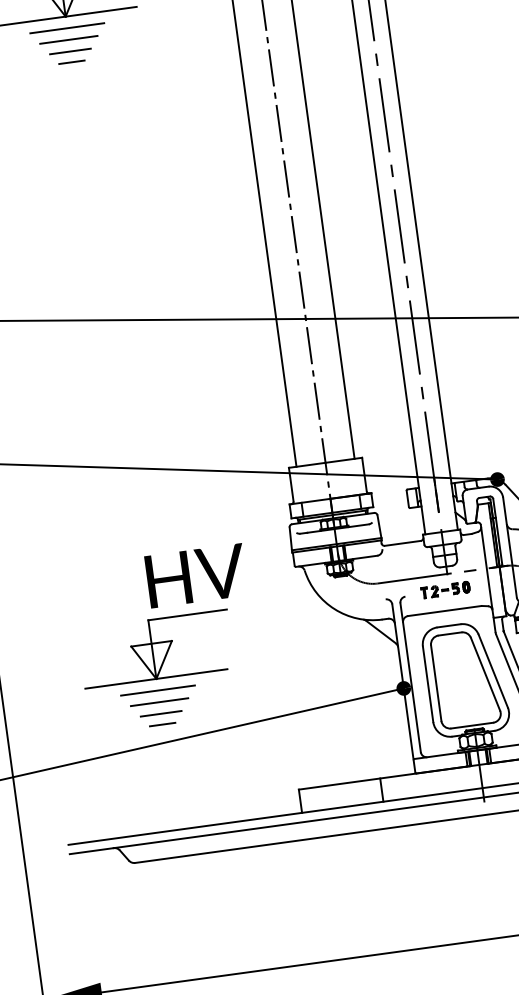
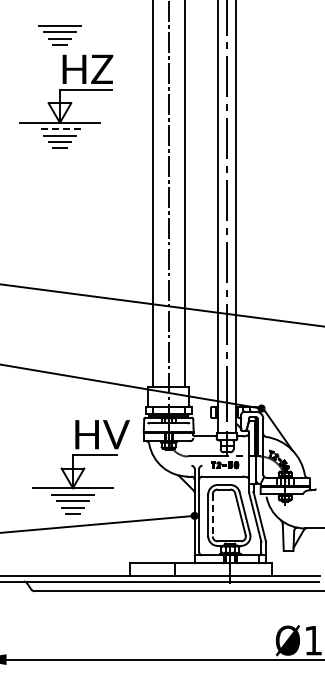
line: (66, 28) -> (59, 129), solid -> dashed
part: (164, 640) -> (80, 467), moved
line: (435, 683) -> (212, 515), solid -> dashed

